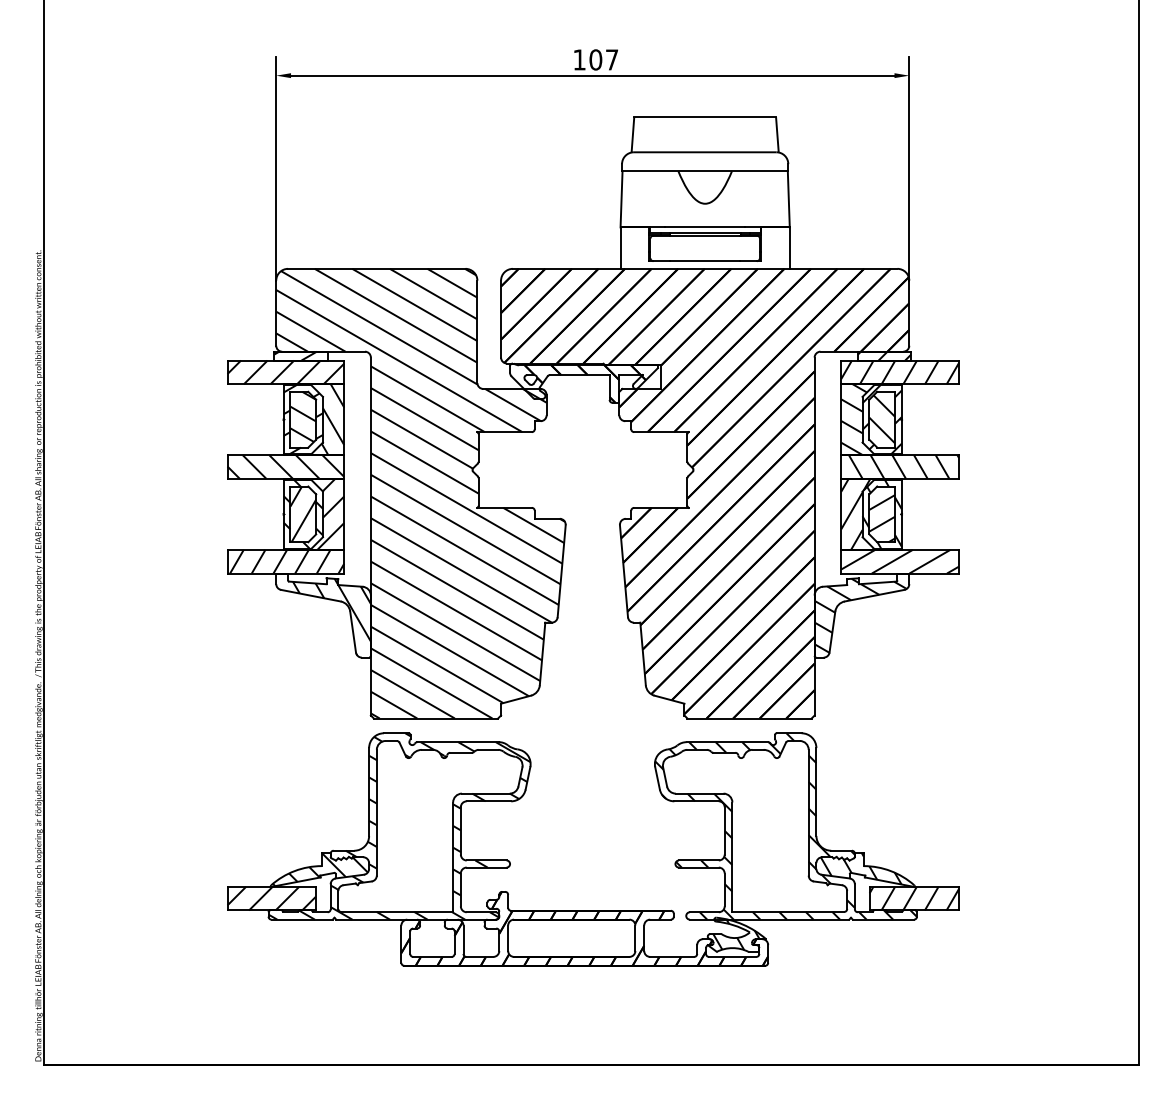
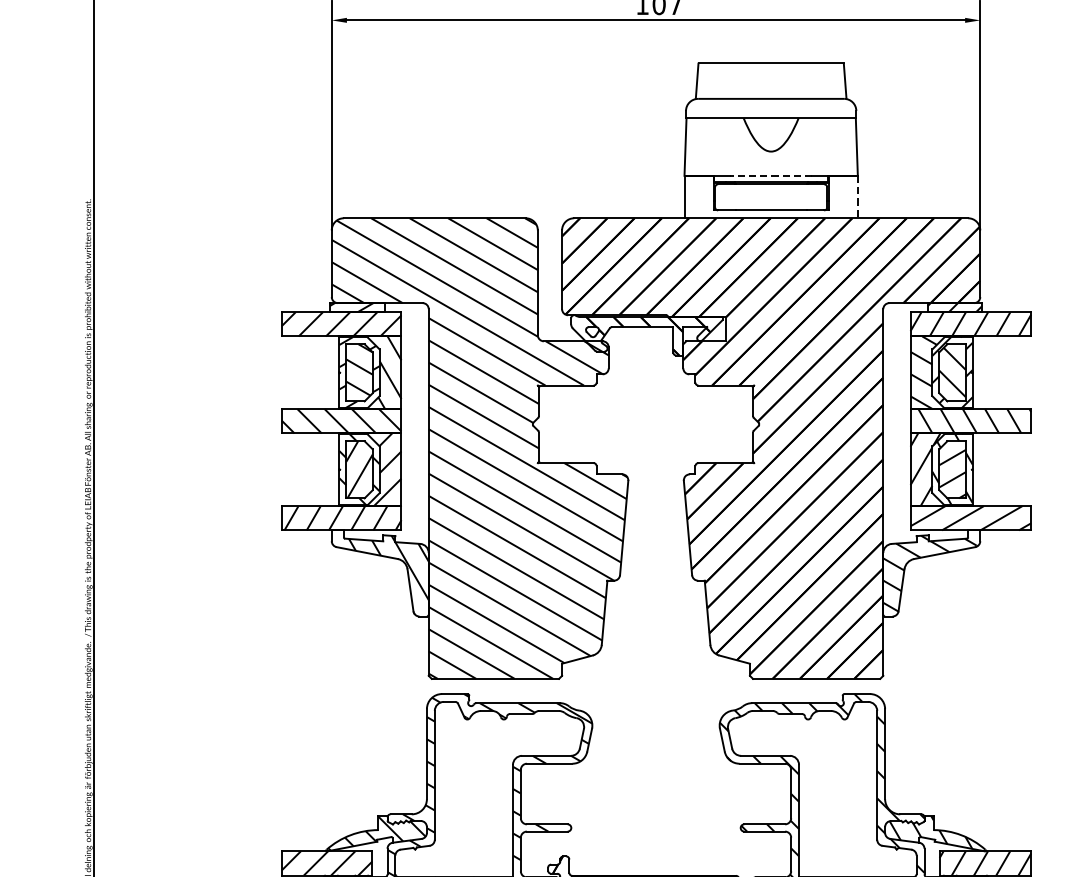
line: (704, 227) -> (770, 175), solid -> dashed
line: (789, 248) -> (857, 197), solid -> dashed

